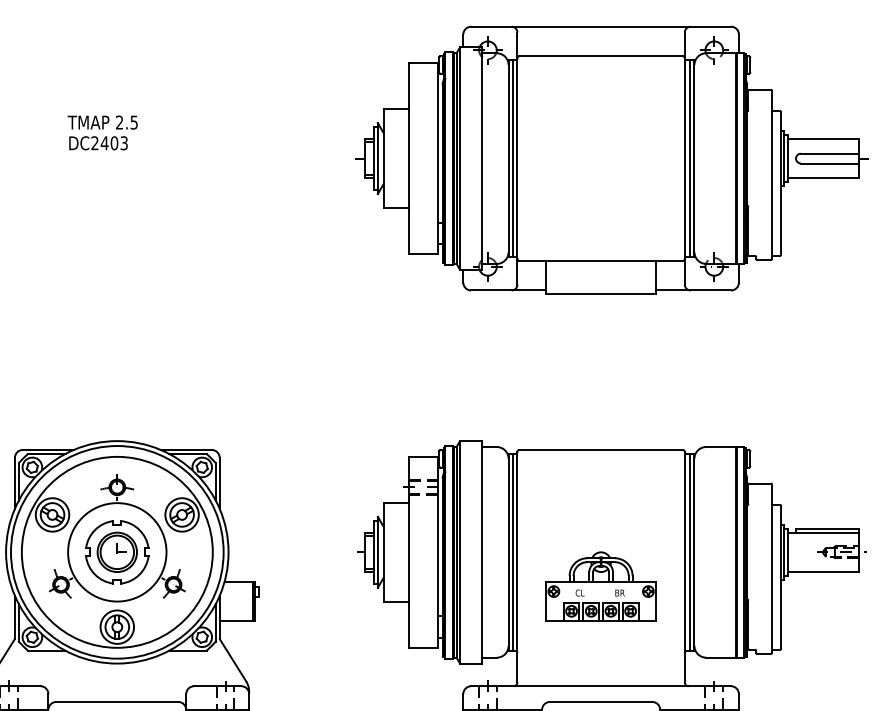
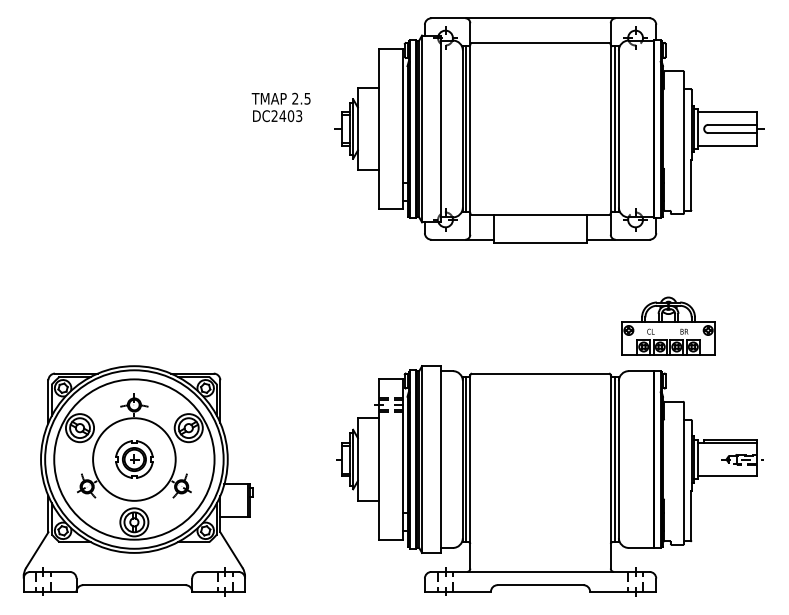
text: (101, 132) -> (280, 107), moved
part: (117, 552) -> (134, 459), size x0.7
part: (601, 585) -> (668, 325), moved

